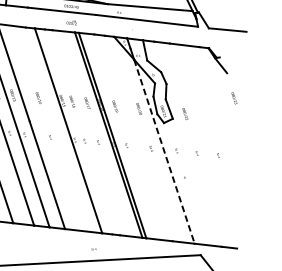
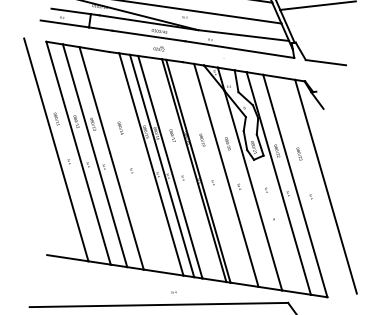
text: (234, 97) -> (299, 153), moved
line: (78, 131) -> (162, 165), added
line: (86, 132) -> (170, 166), added
line: (138, 137) -> (226, 174), added
line: (187, 144) -> (278, 183), added
line: (203, 145) -> (295, 185), added
line: (231, 145) -> (325, 186), added
line: (164, 151) -> (253, 190), dashed -> solid

